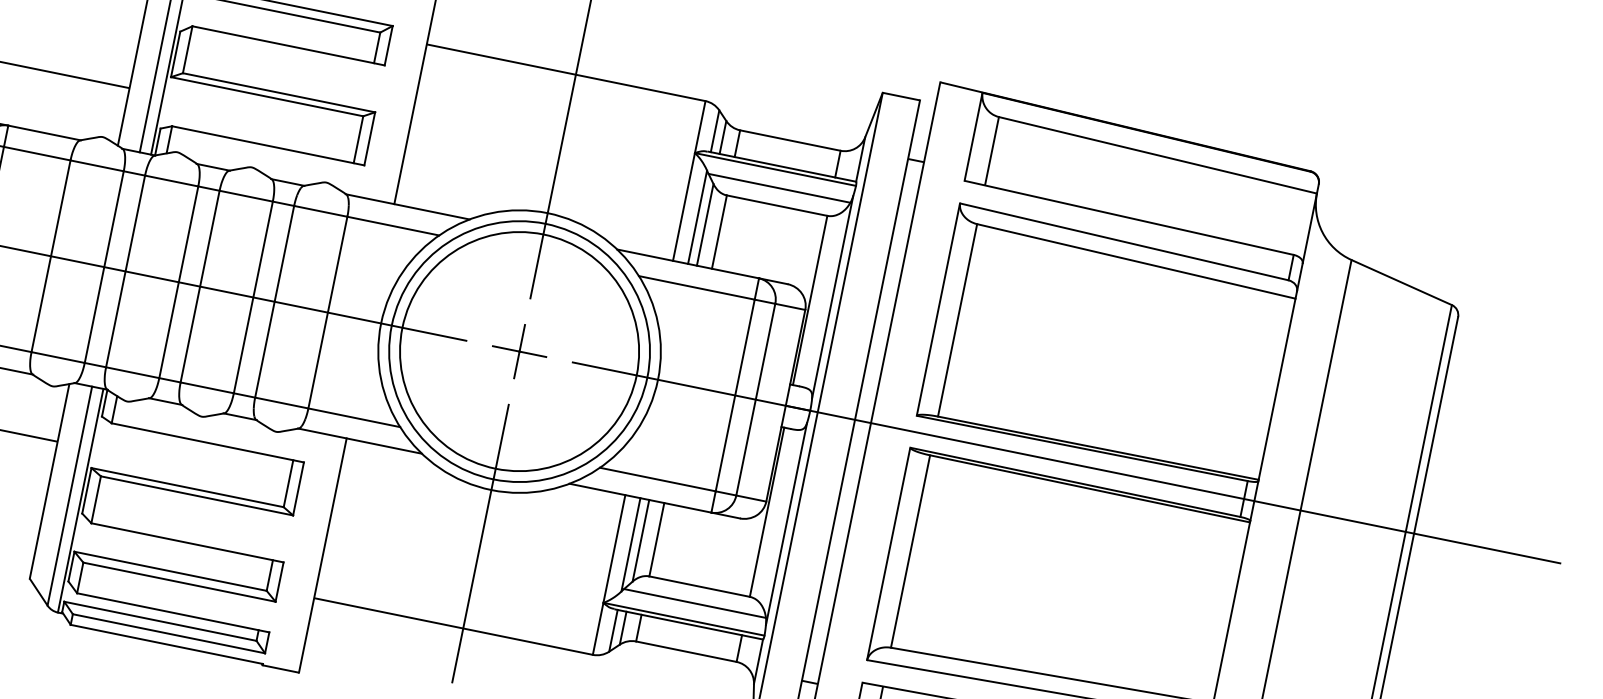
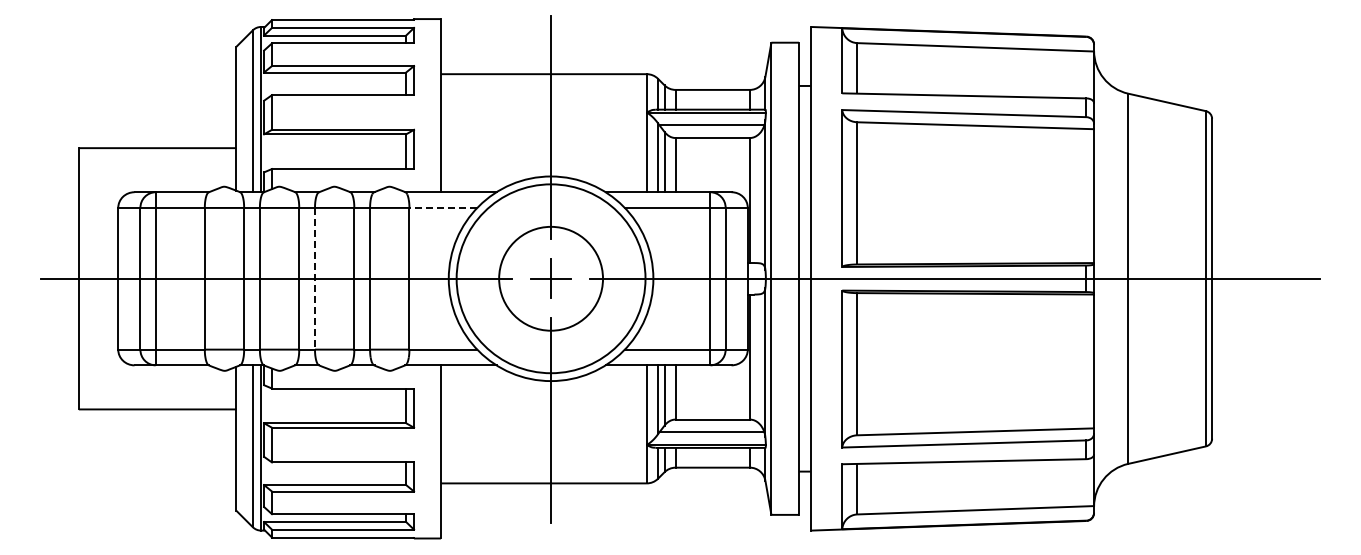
line: (393, 225) -> (443, 207), solid -> dashed
line: (200, 286) -> (315, 278), solid -> dashed
circle: (518, 351) -> (550, 278), size x0.6

